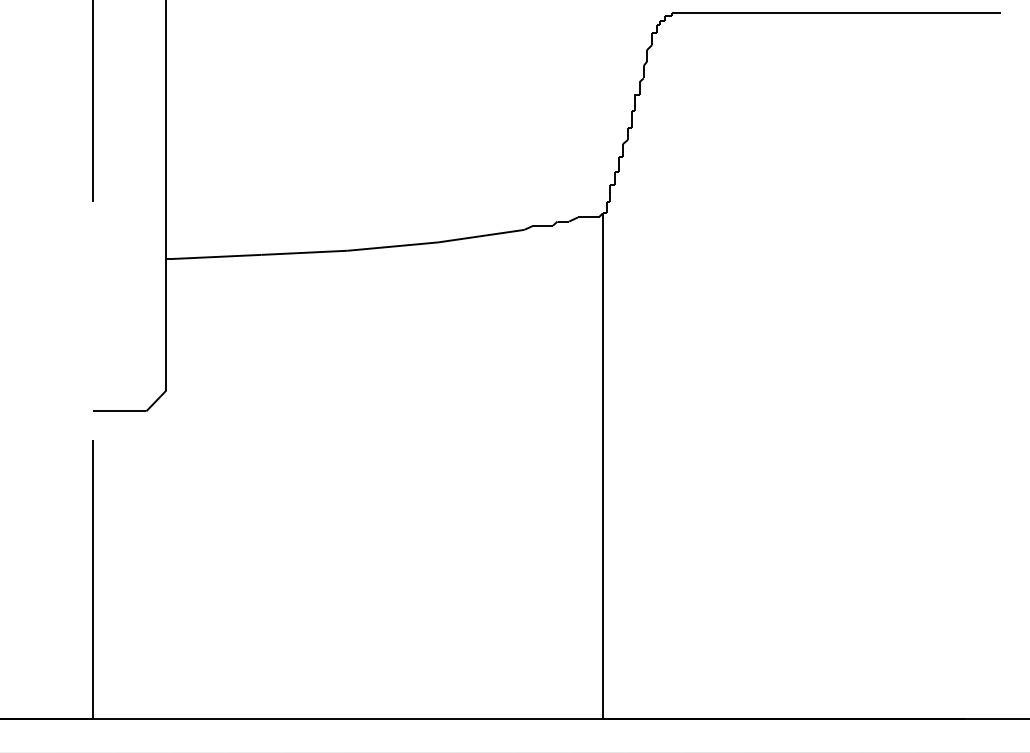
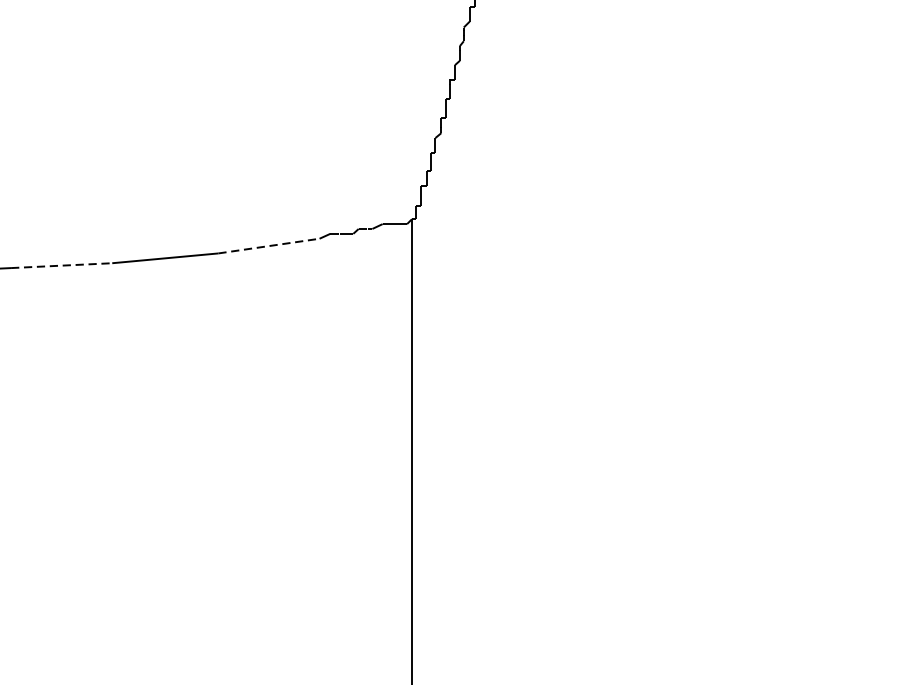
line: (481, 236) -> (269, 246), solid -> dashed
line: (305, 252) -> (62, 265), solid -> dashed

